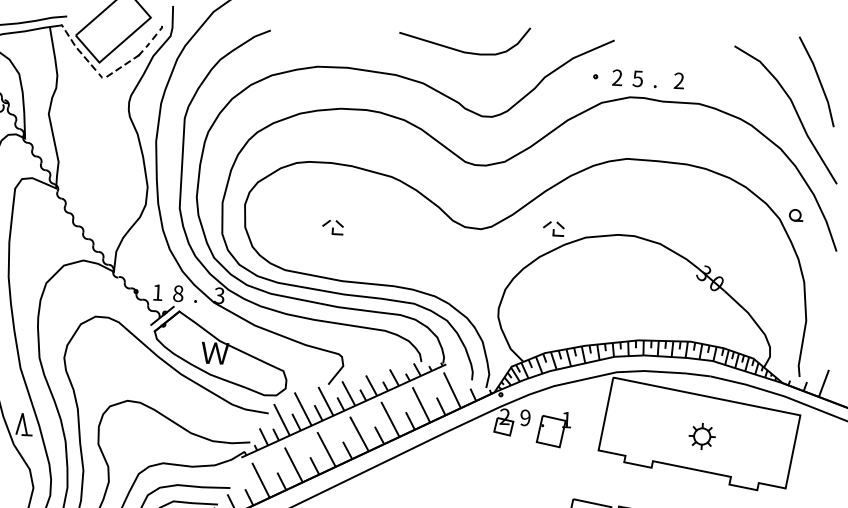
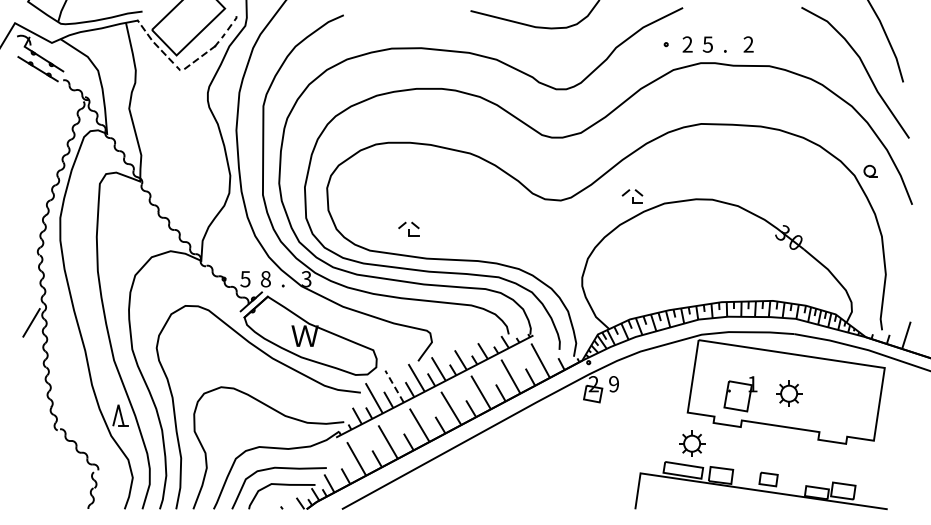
part: (332, 226) -> (408, 228), moved
text: (157, 292) -> (245, 279), 1 -> 5
line: (303, 408) -> (394, 386), solid -> dashed
part: (553, 429) -> (740, 394), moved
part: (601, 481) -> (692, 443), added

